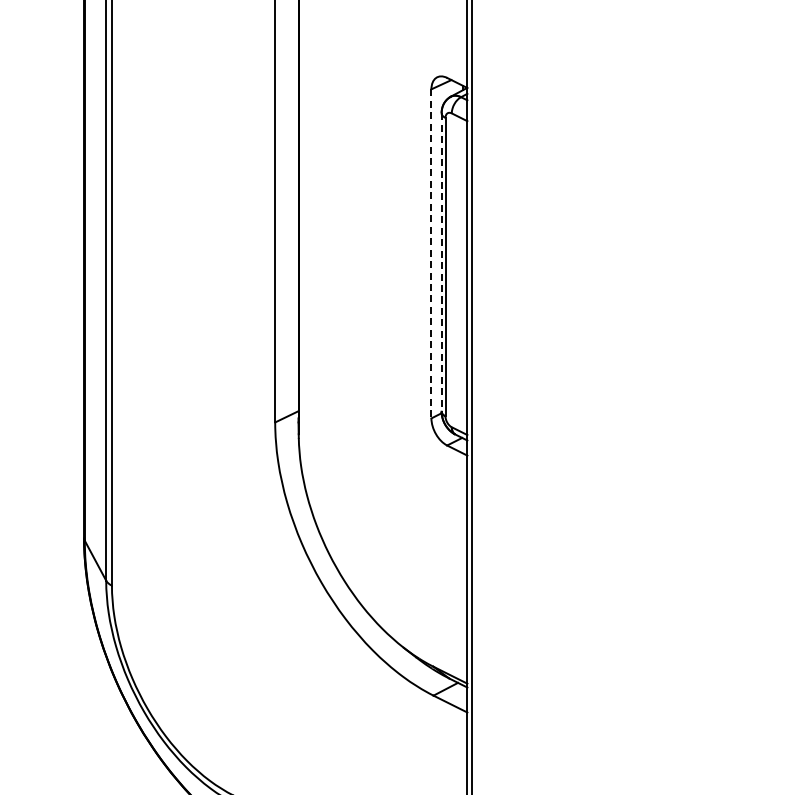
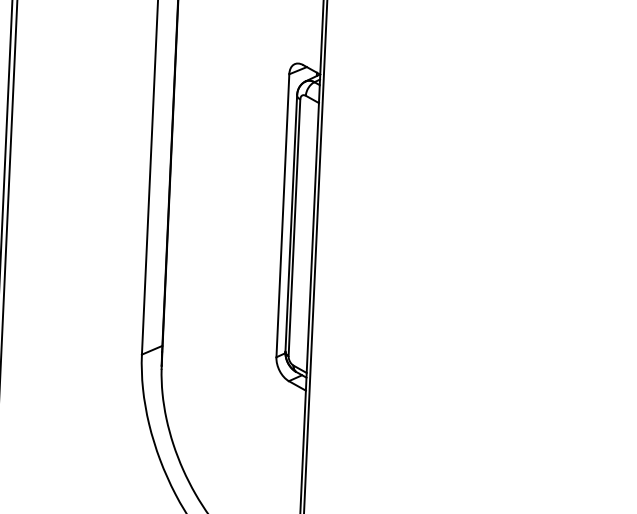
line: (431, 253) -> (282, 215), dashed -> solid
line: (441, 262) -> (291, 223), dashed -> solid

